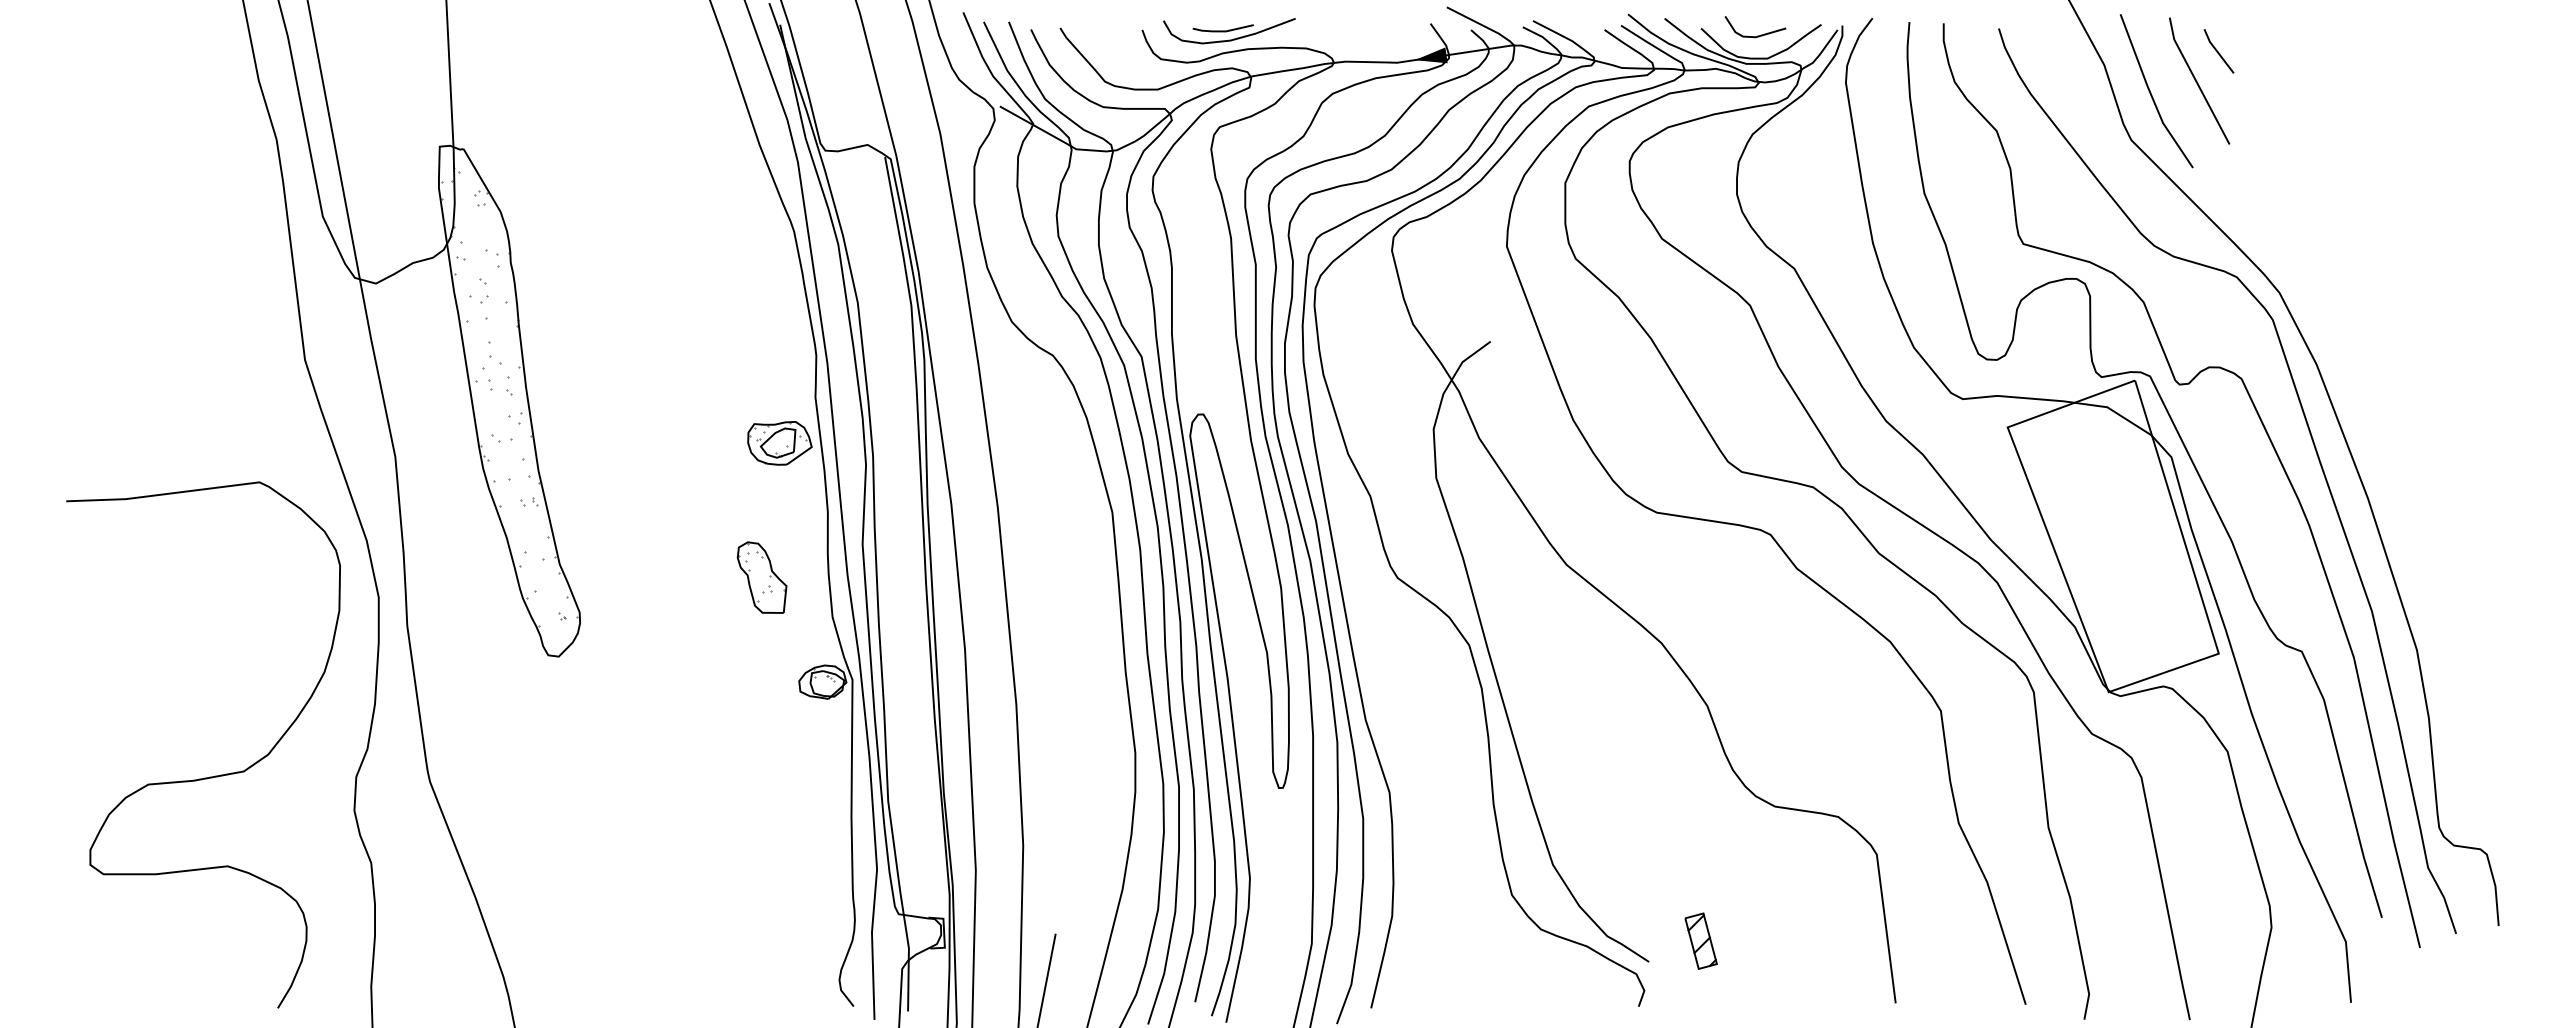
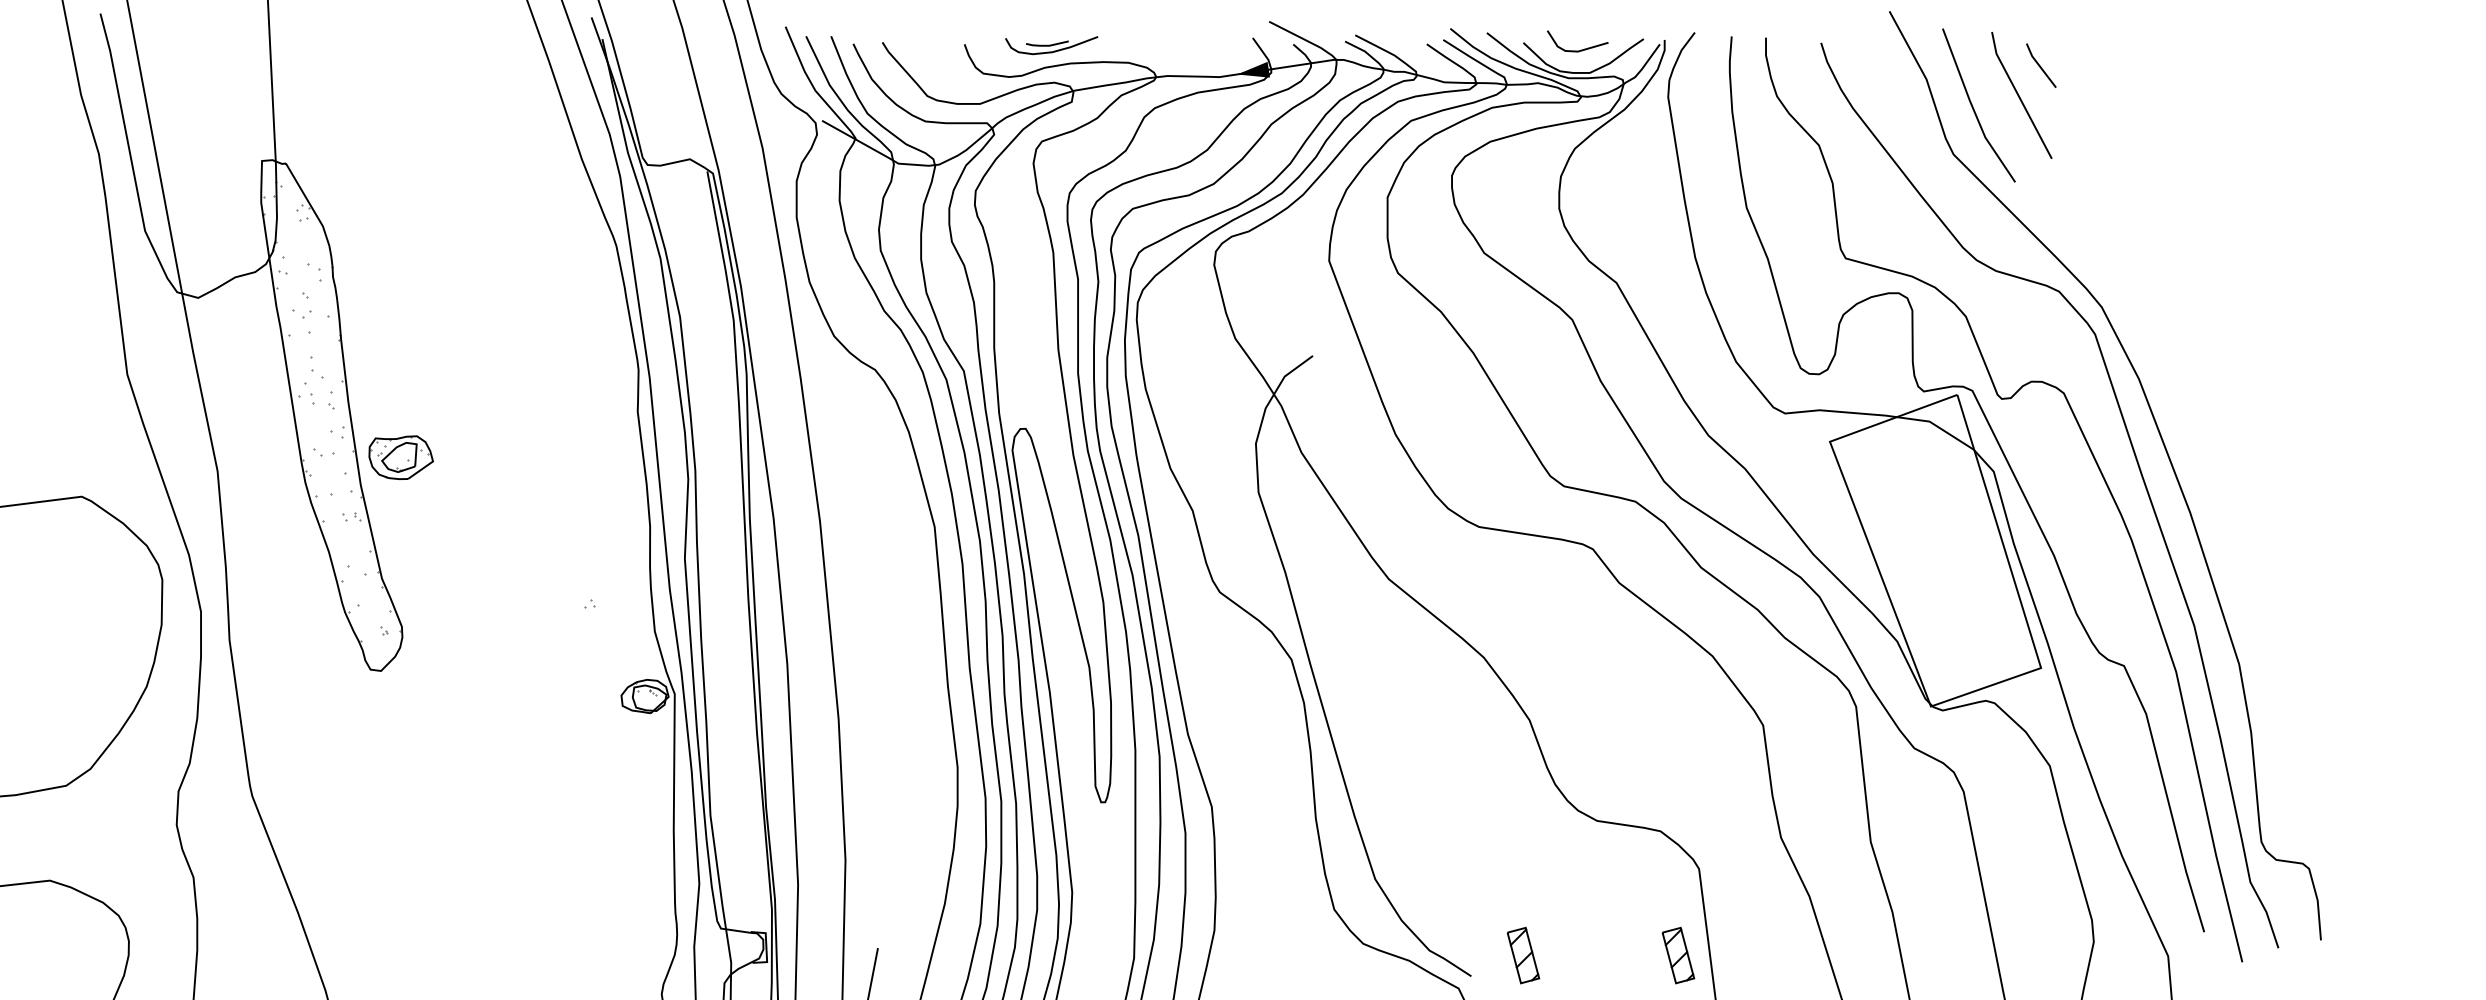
part: (1229, 31) -> (1051, 45), size x0.7
part: (779, 443) -> (400, 457), moved
part: (761, 577) -> (583, 591), removed
part: (1855, 940) -> (1677, 954), added

